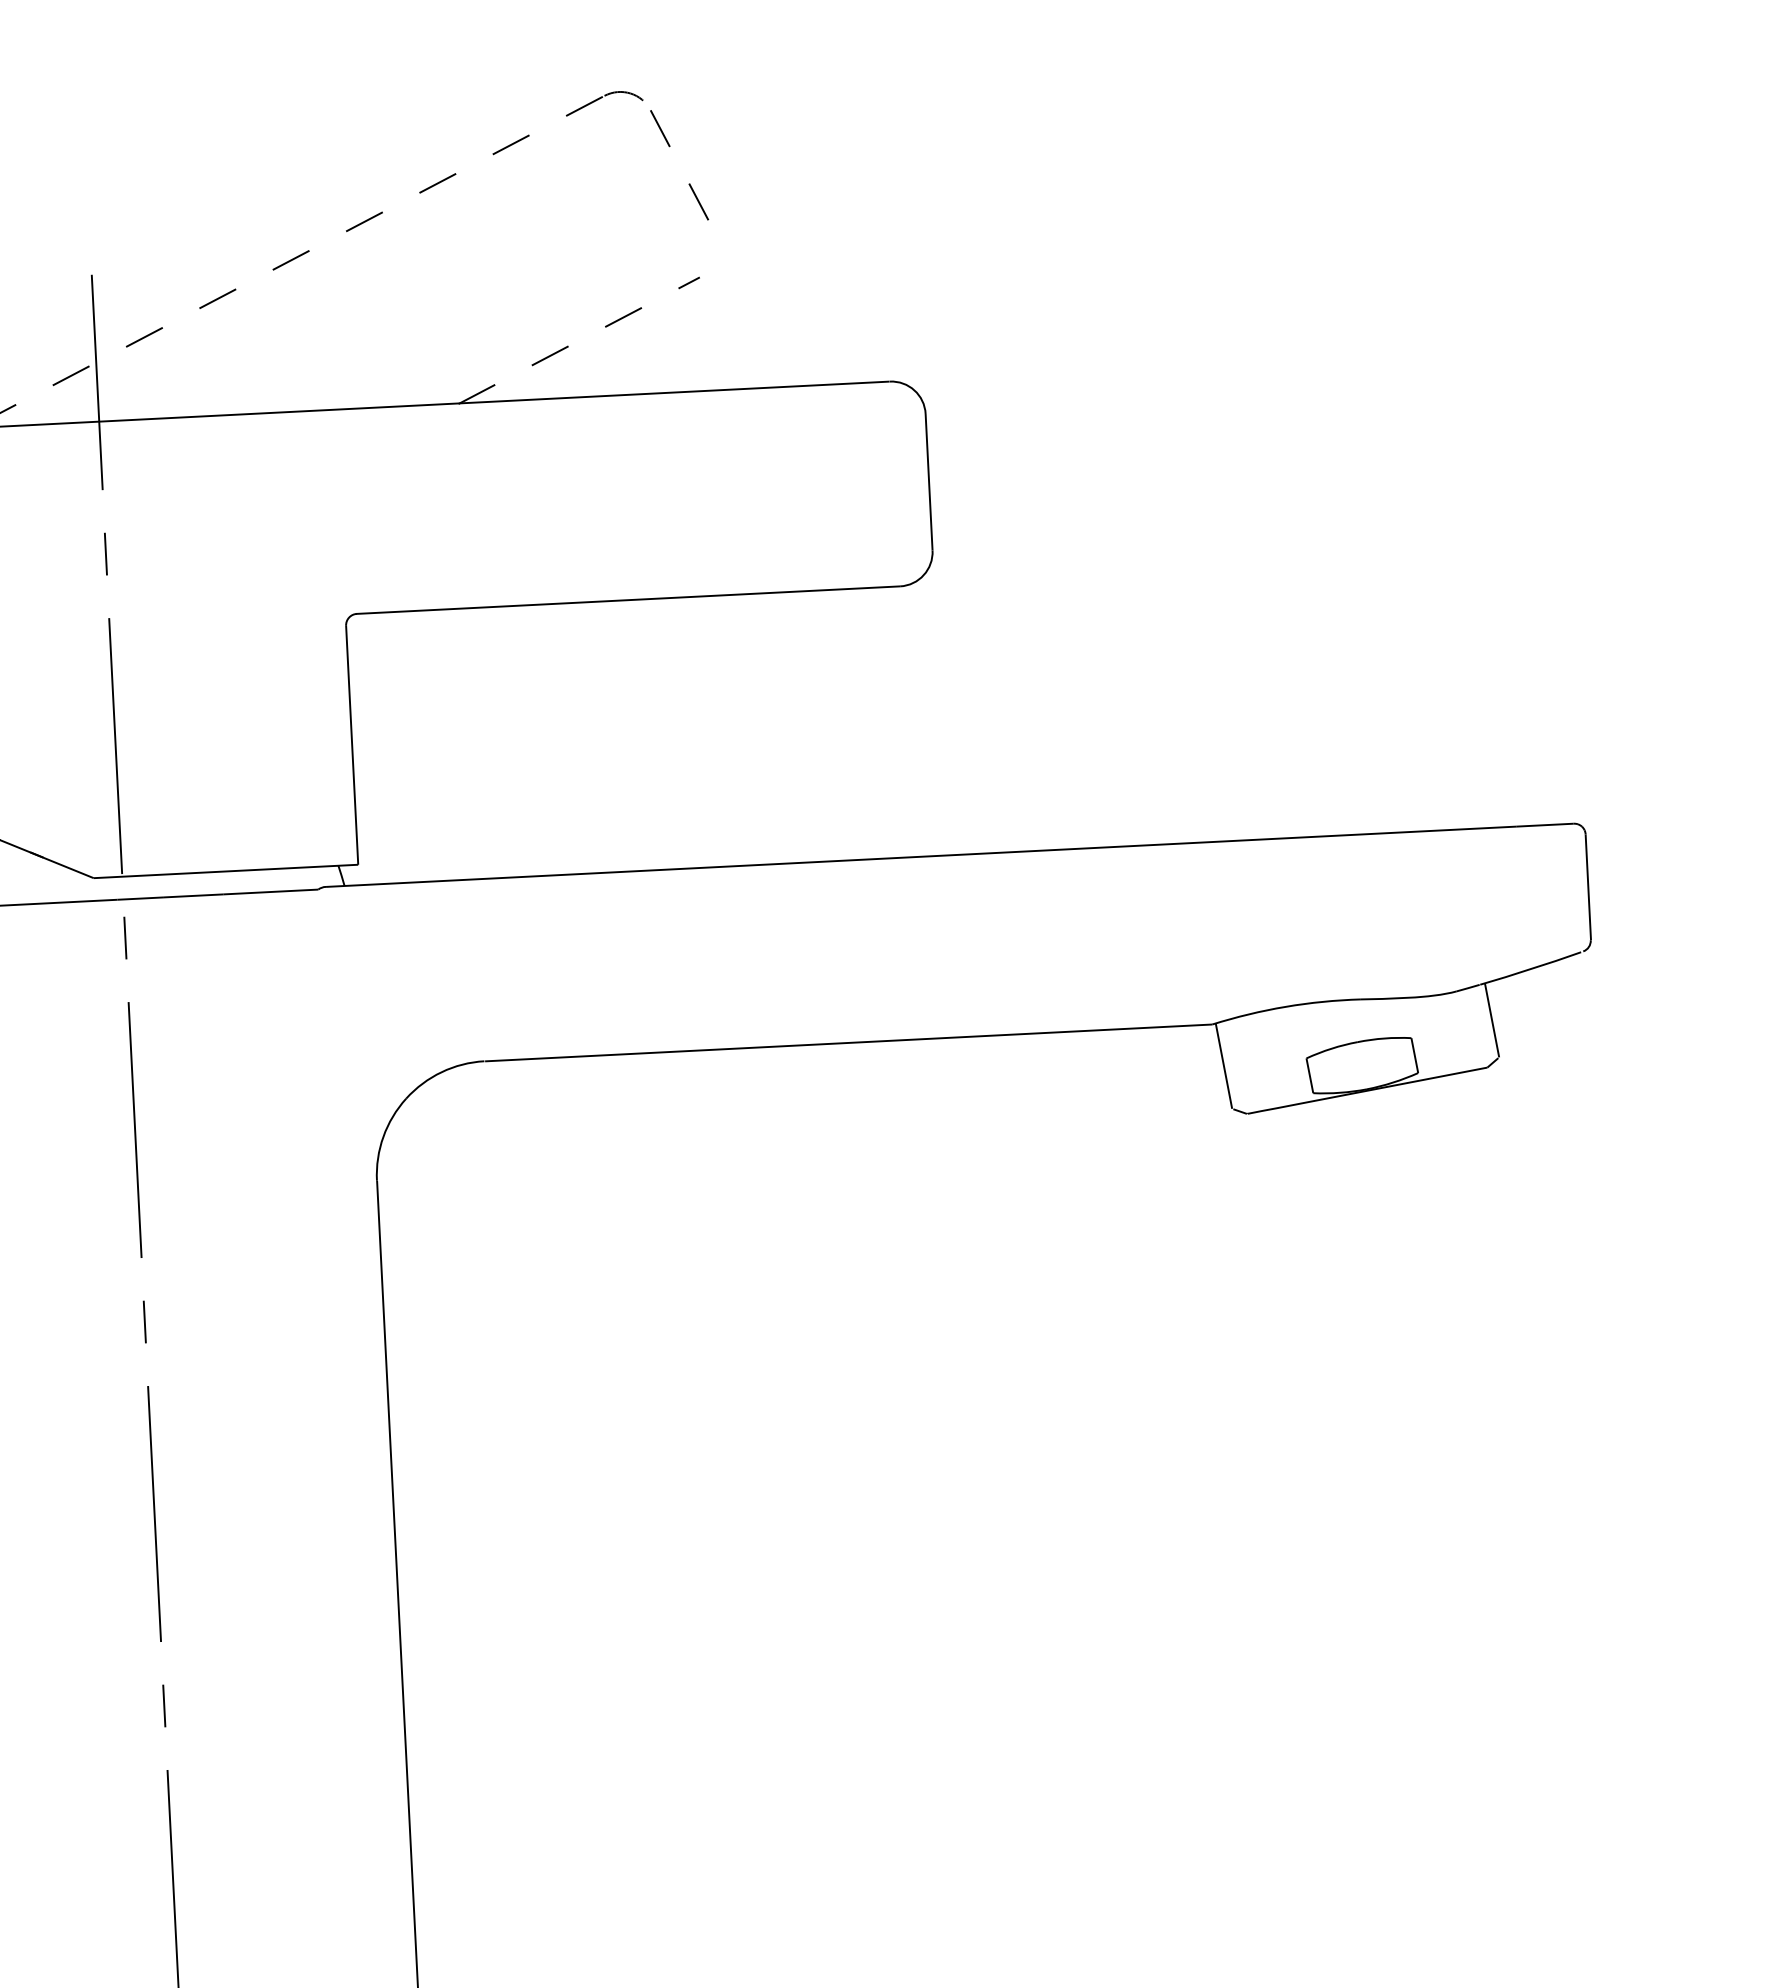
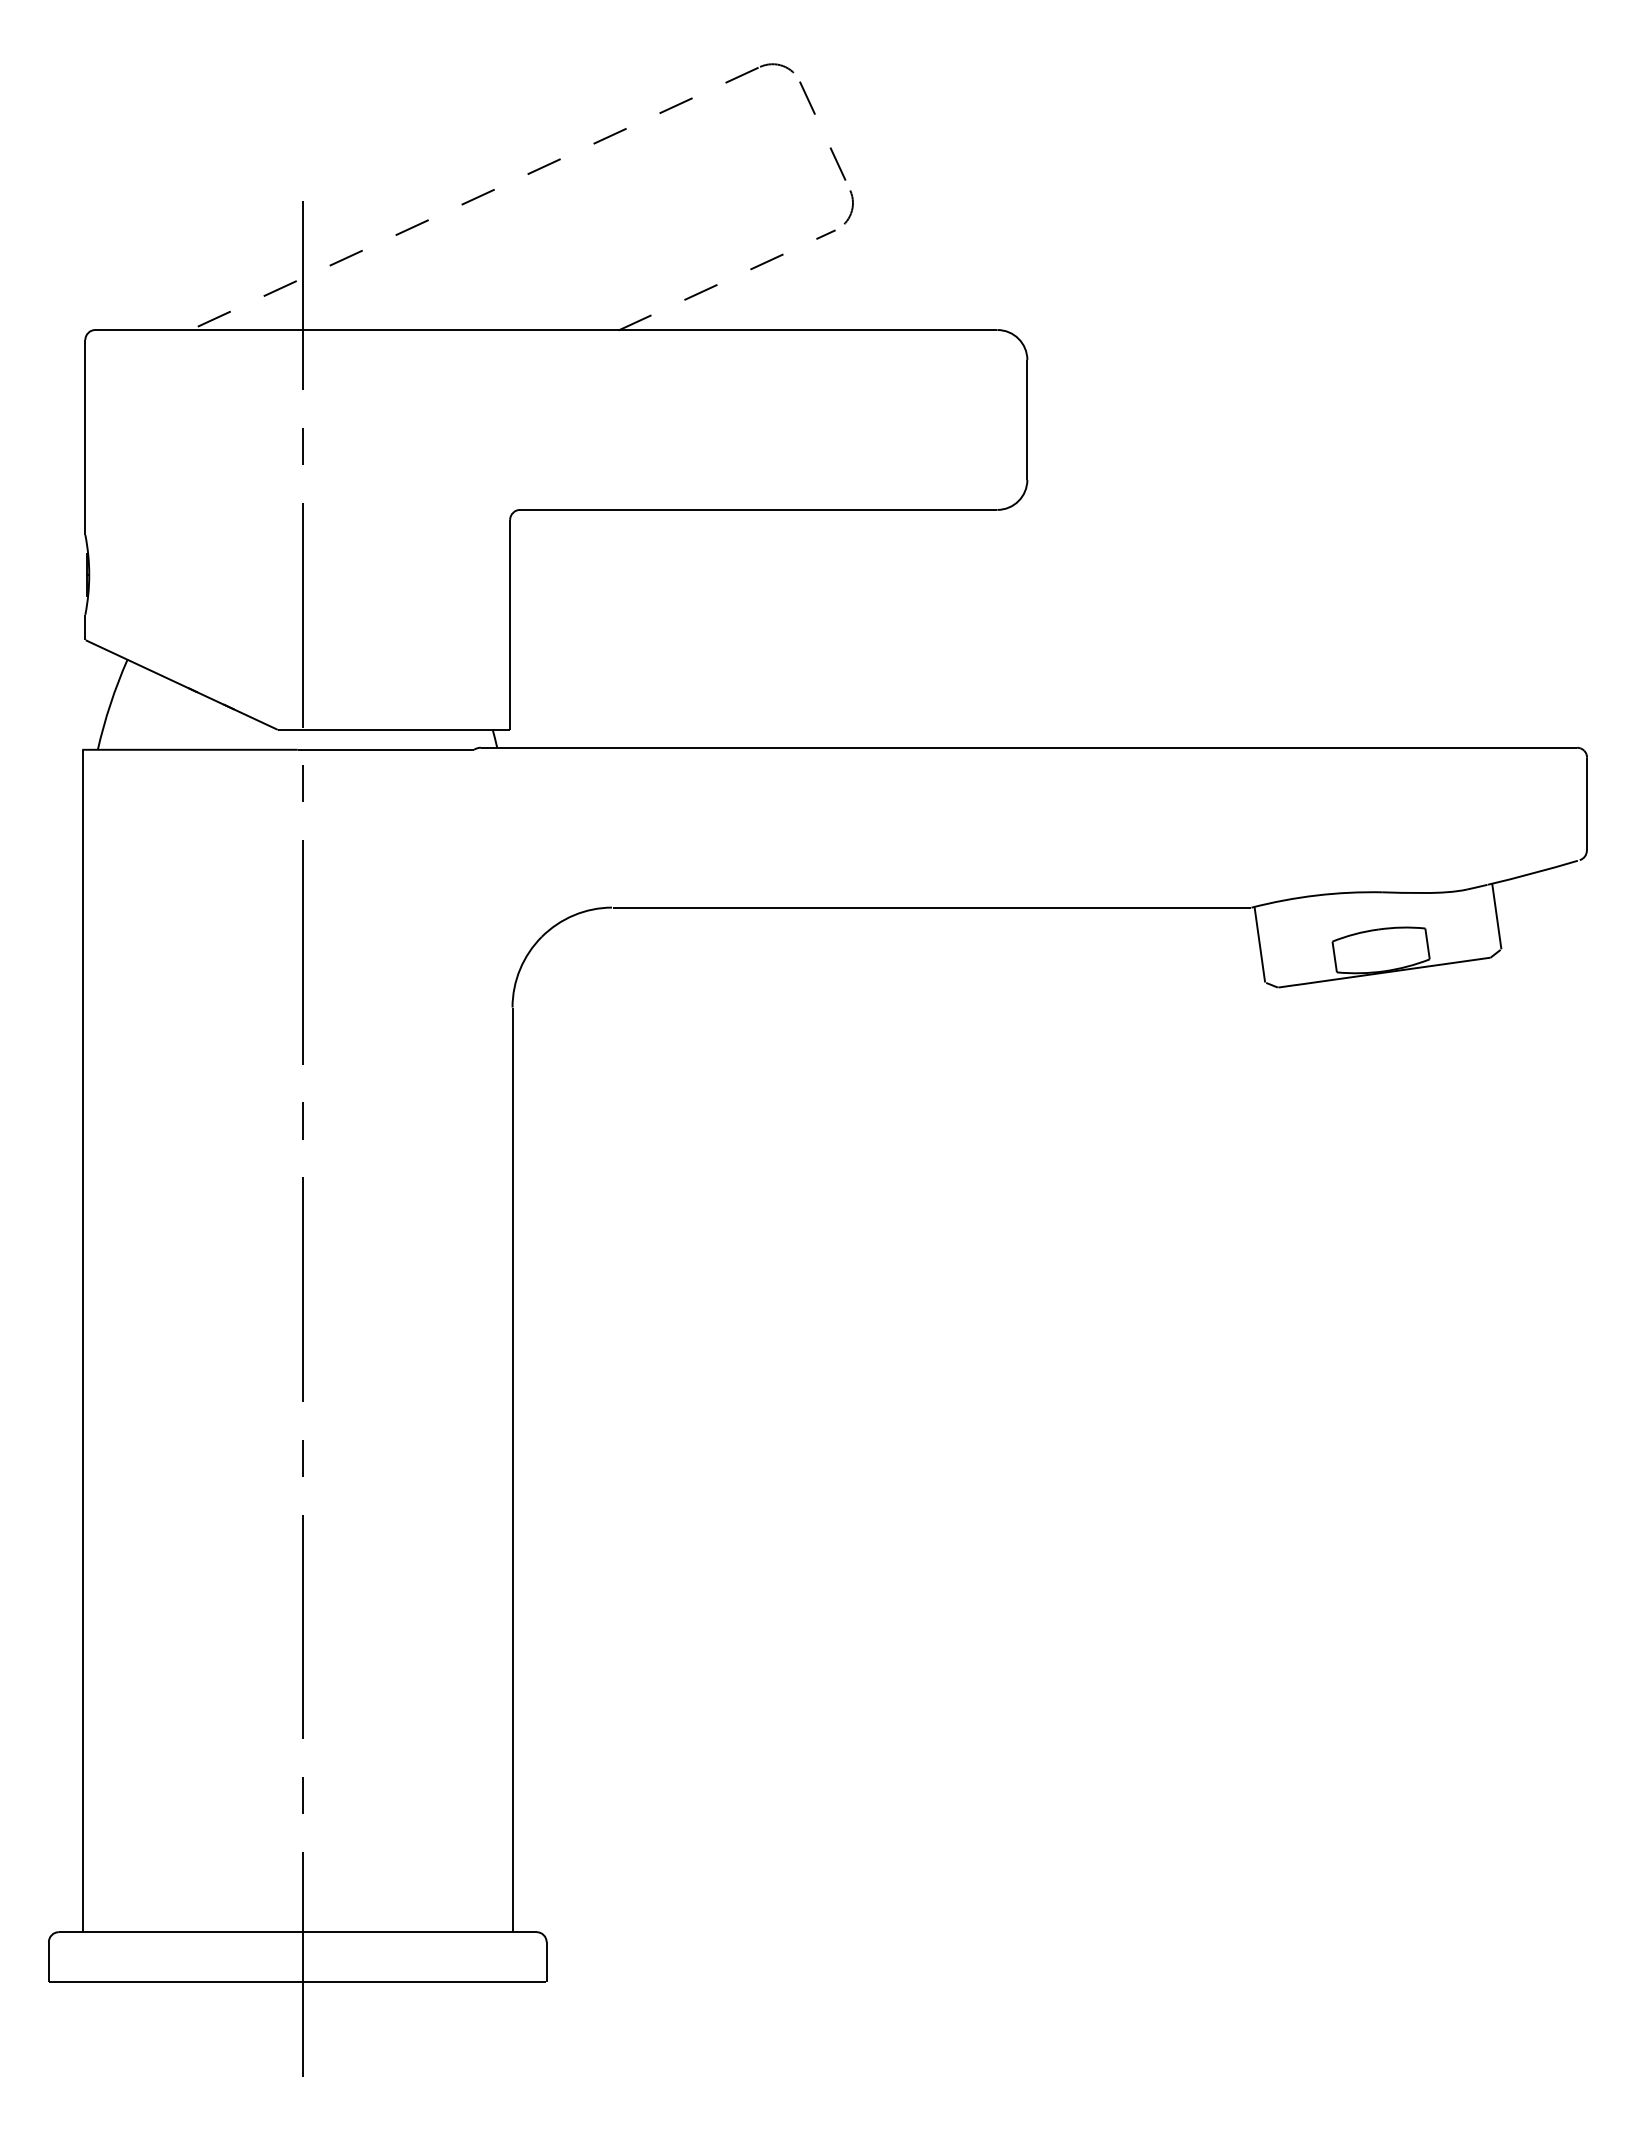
part: (713, 250) -> (848, 207), added

